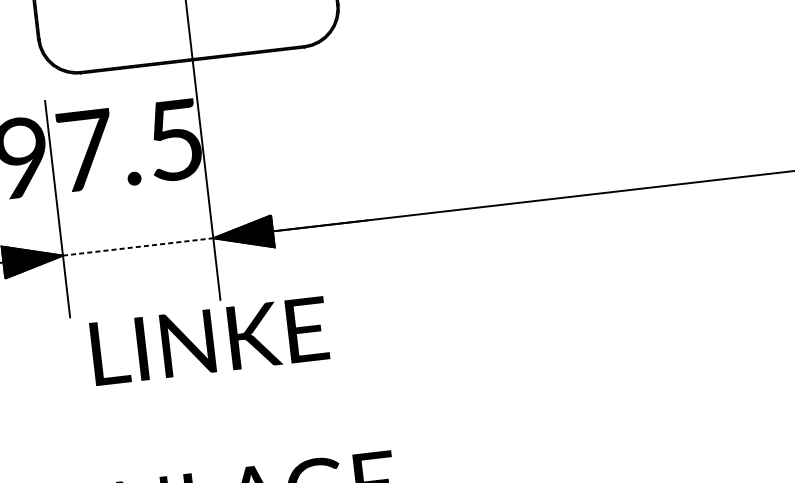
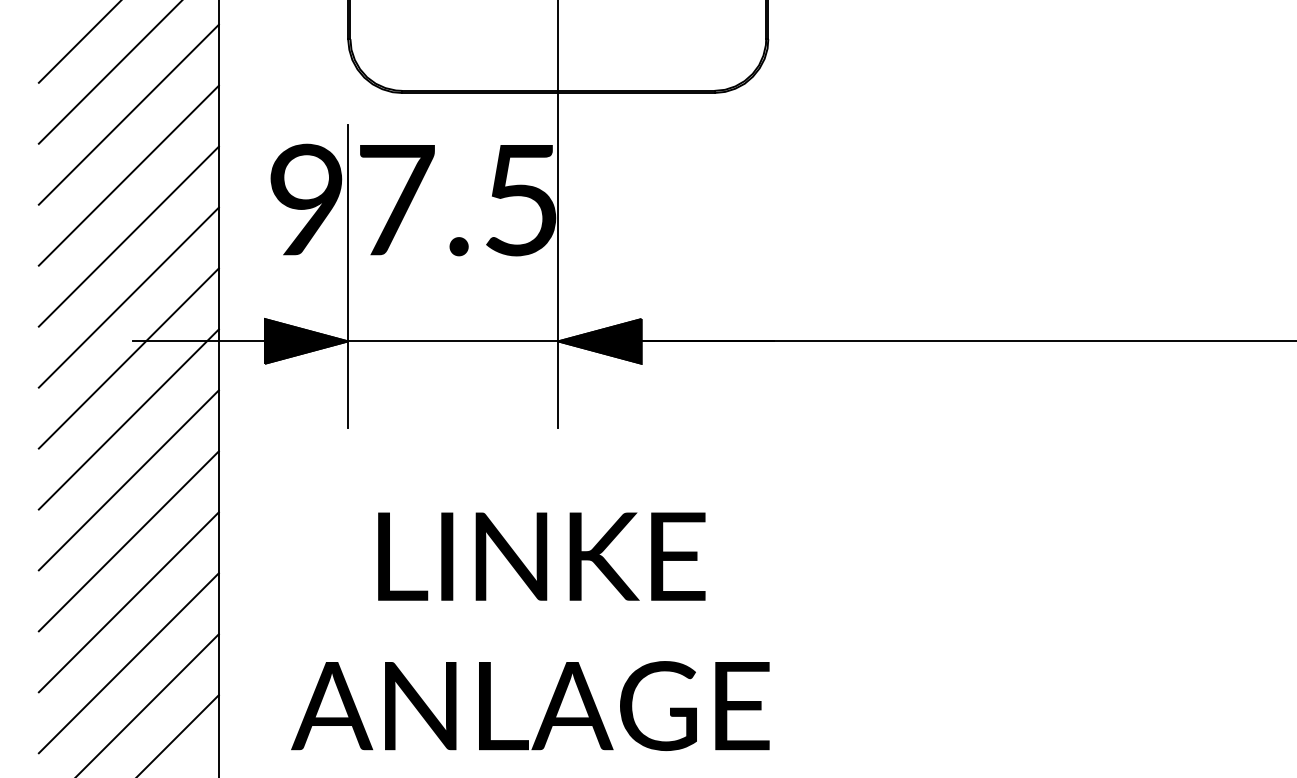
line: (138, 246) -> (453, 341), dashed -> solid
text: (209, 341) -> (541, 556), moved

